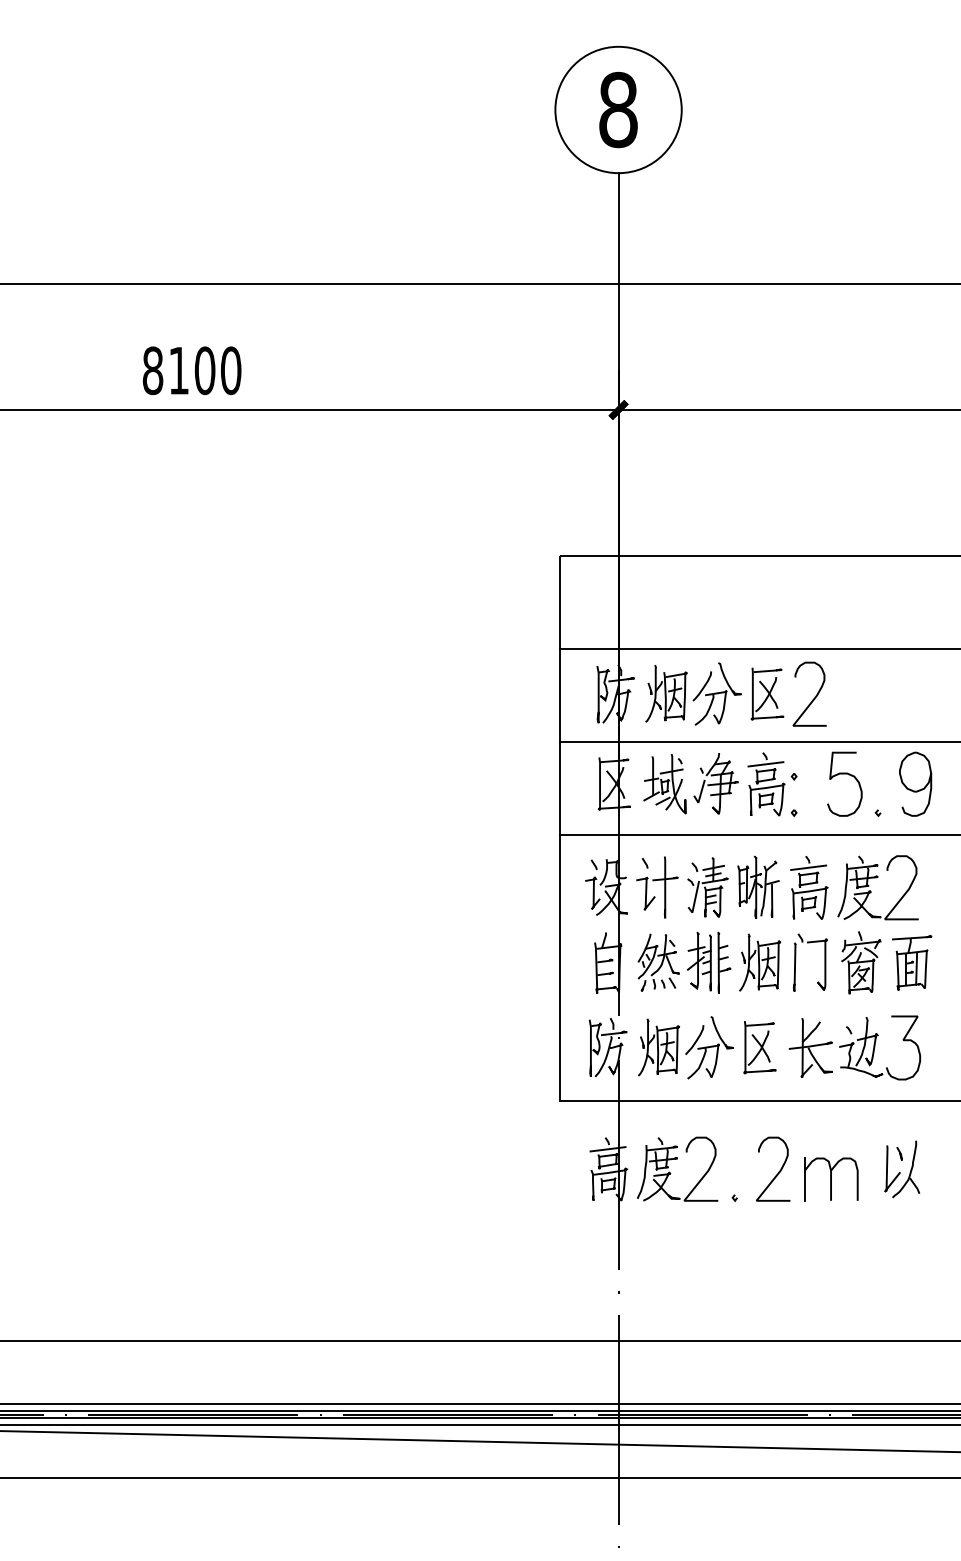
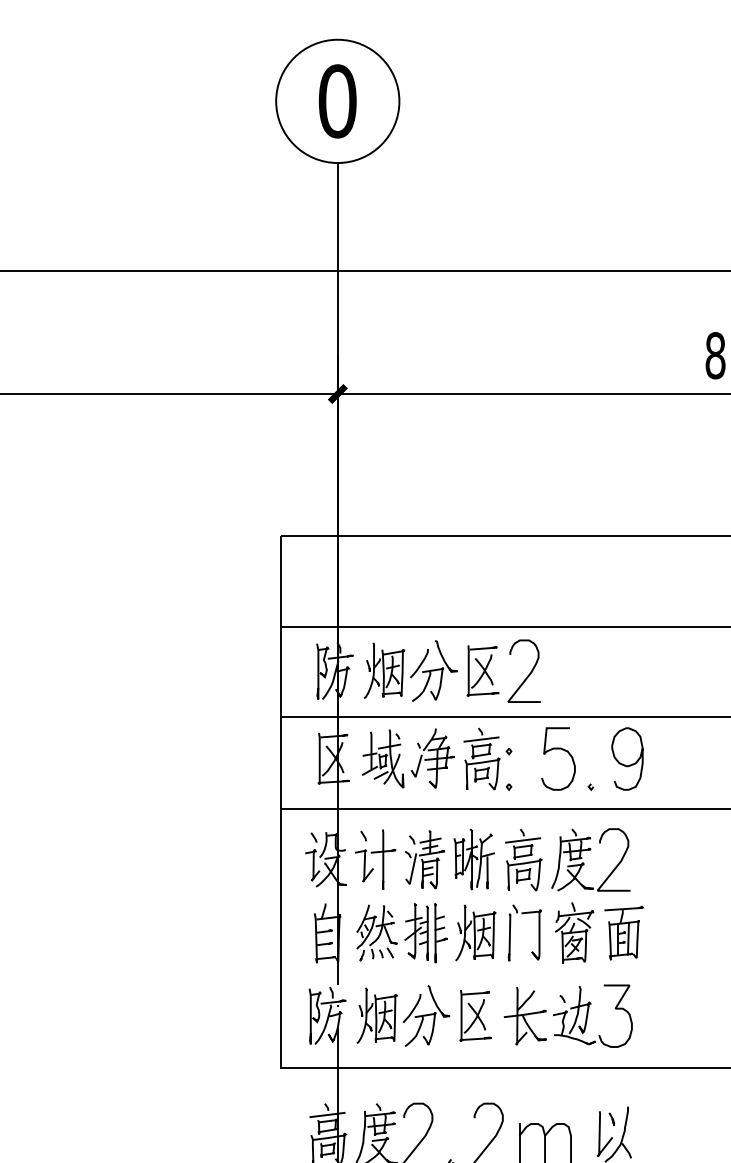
text: (618, 109) -> (337, 100), 8 -> 0

